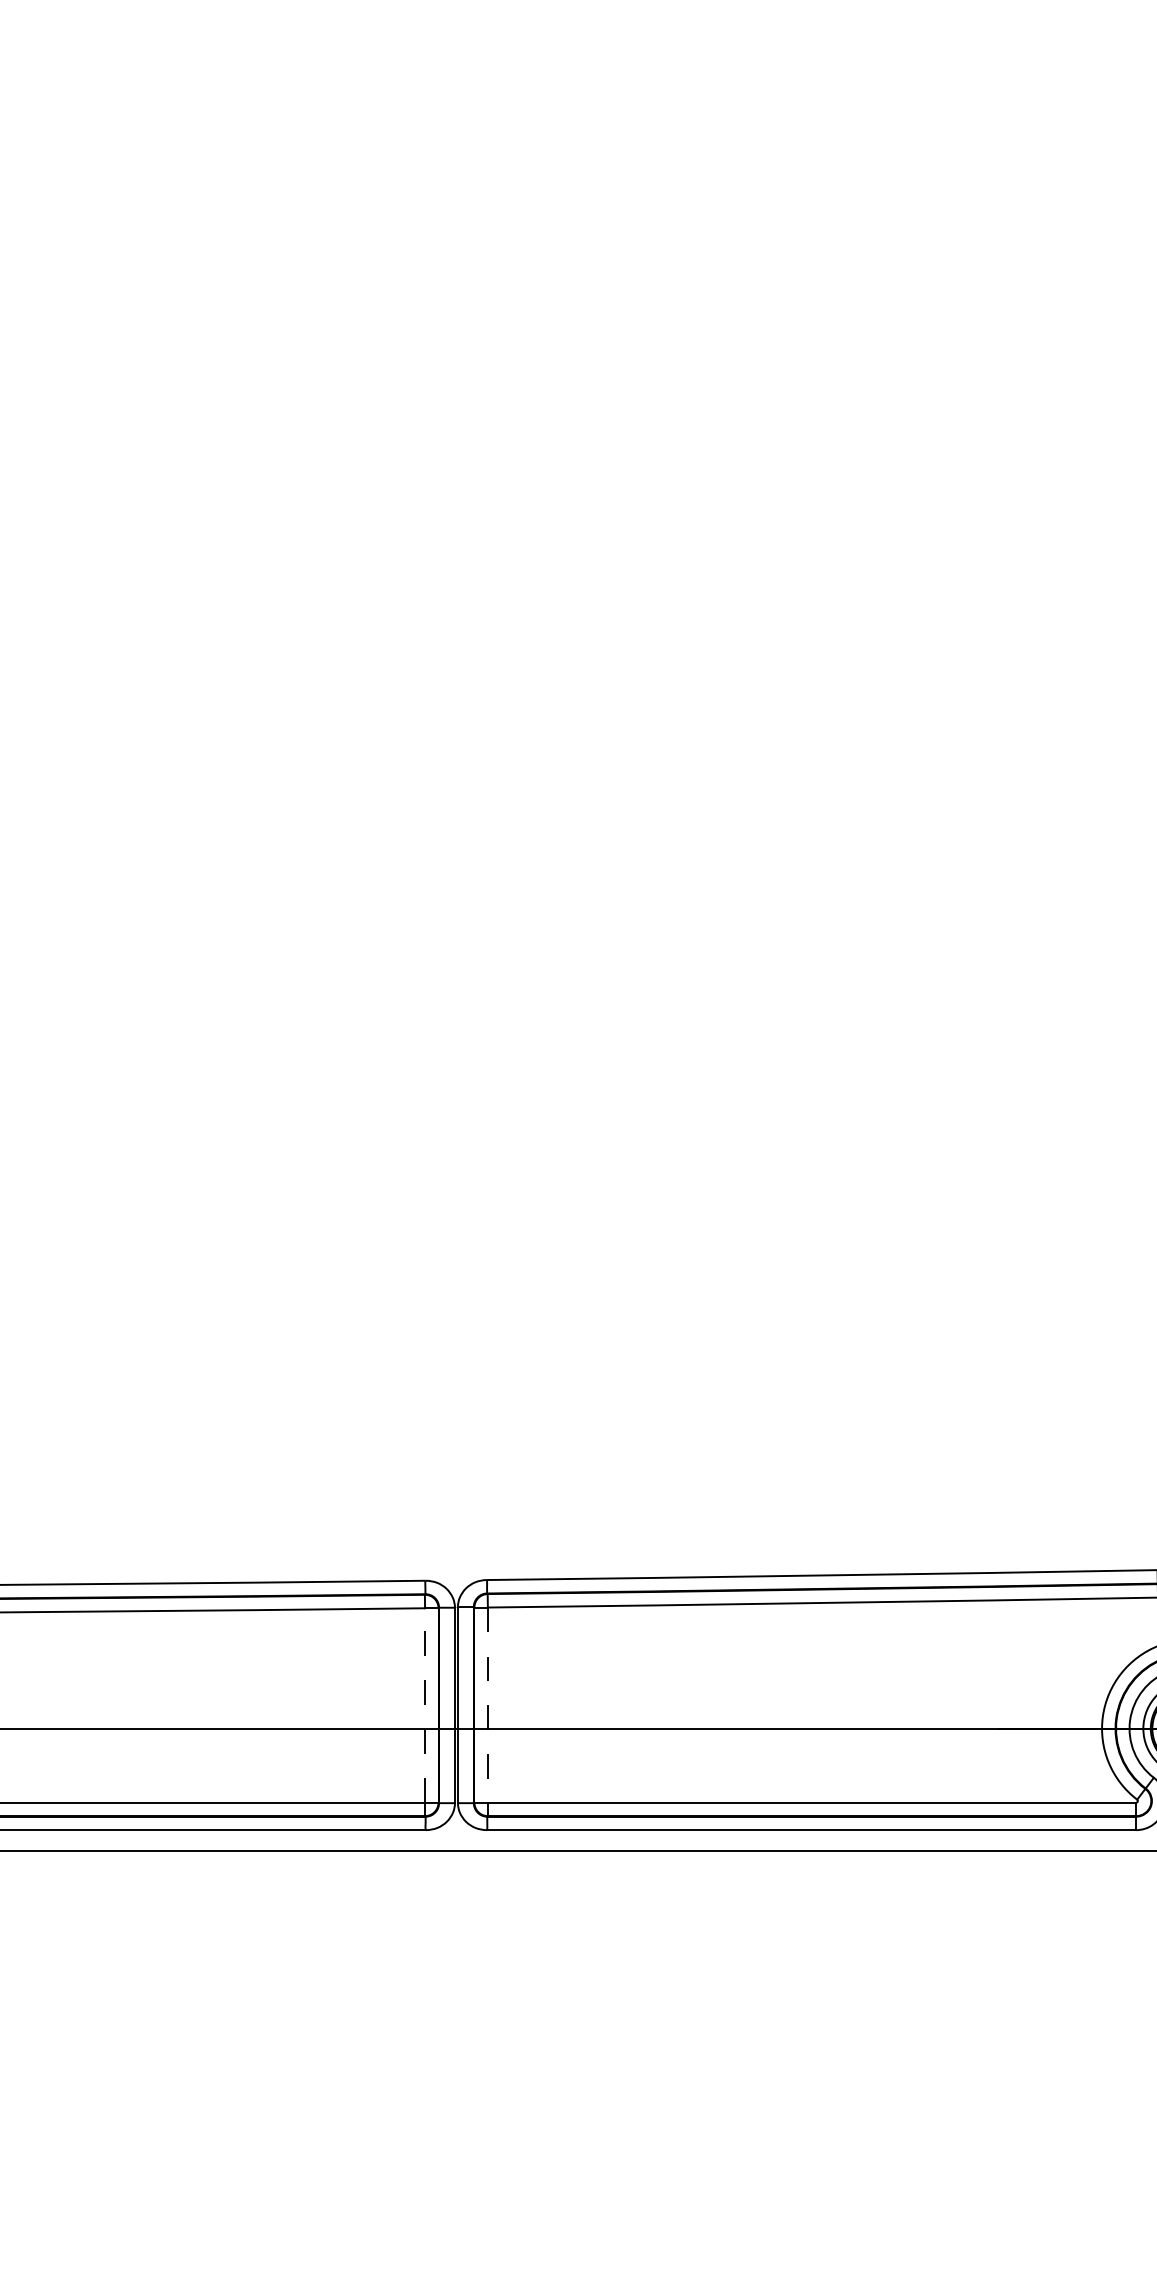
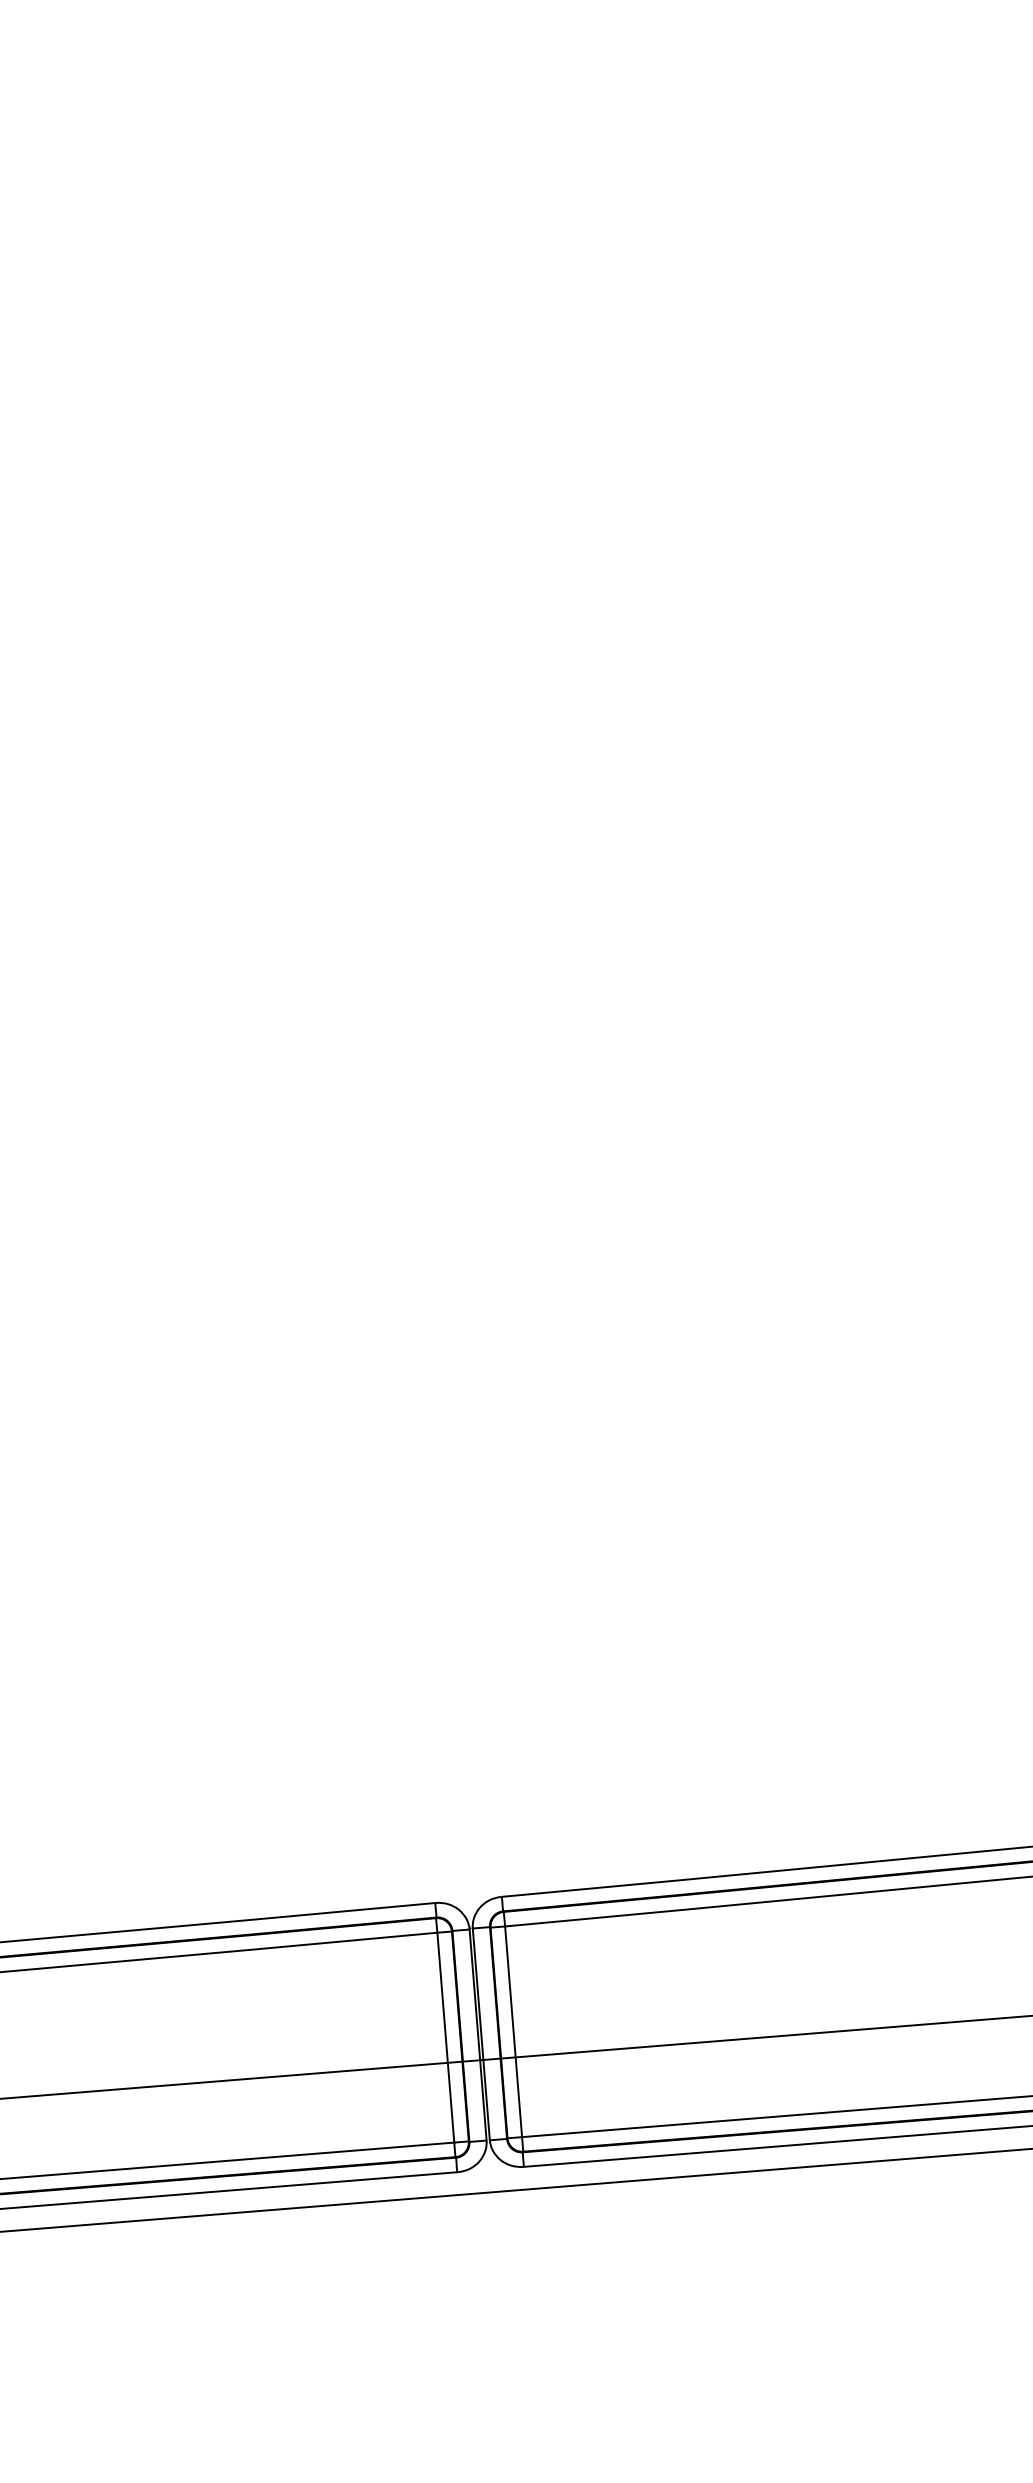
line: (425, 1704) -> (446, 2036), dashed -> solid
line: (487, 1705) -> (513, 2032), dashed -> solid

